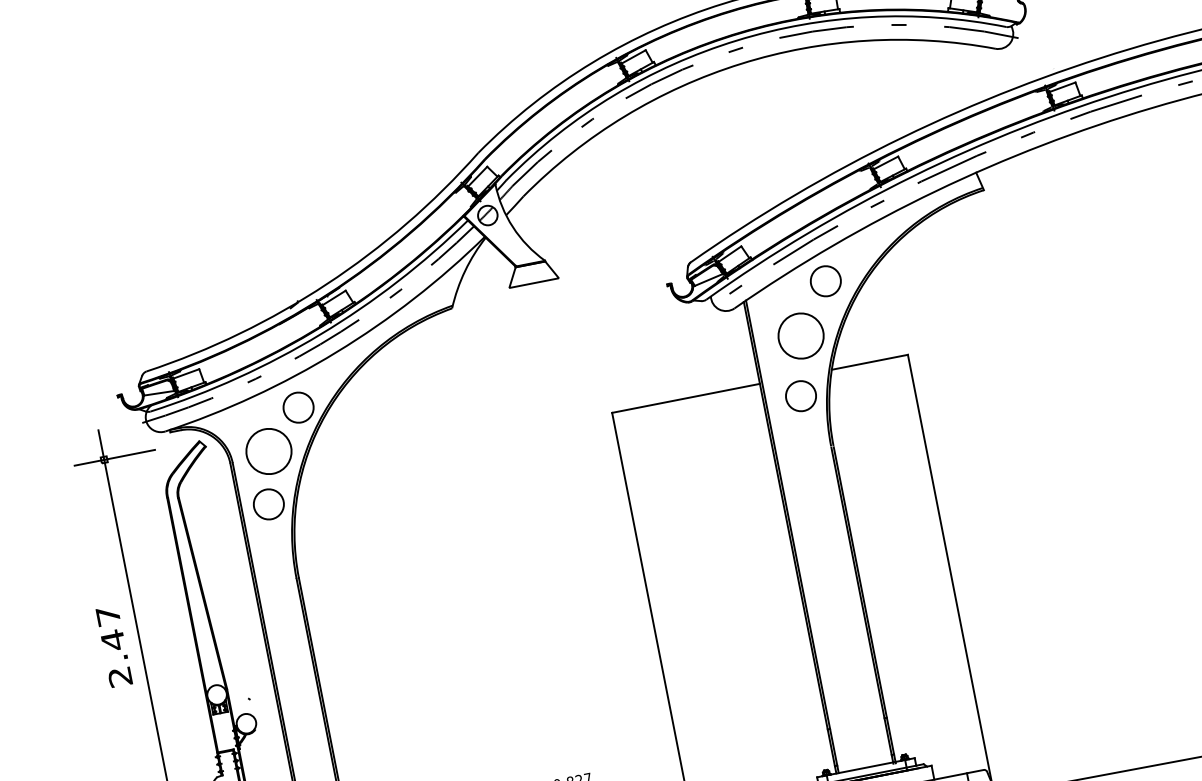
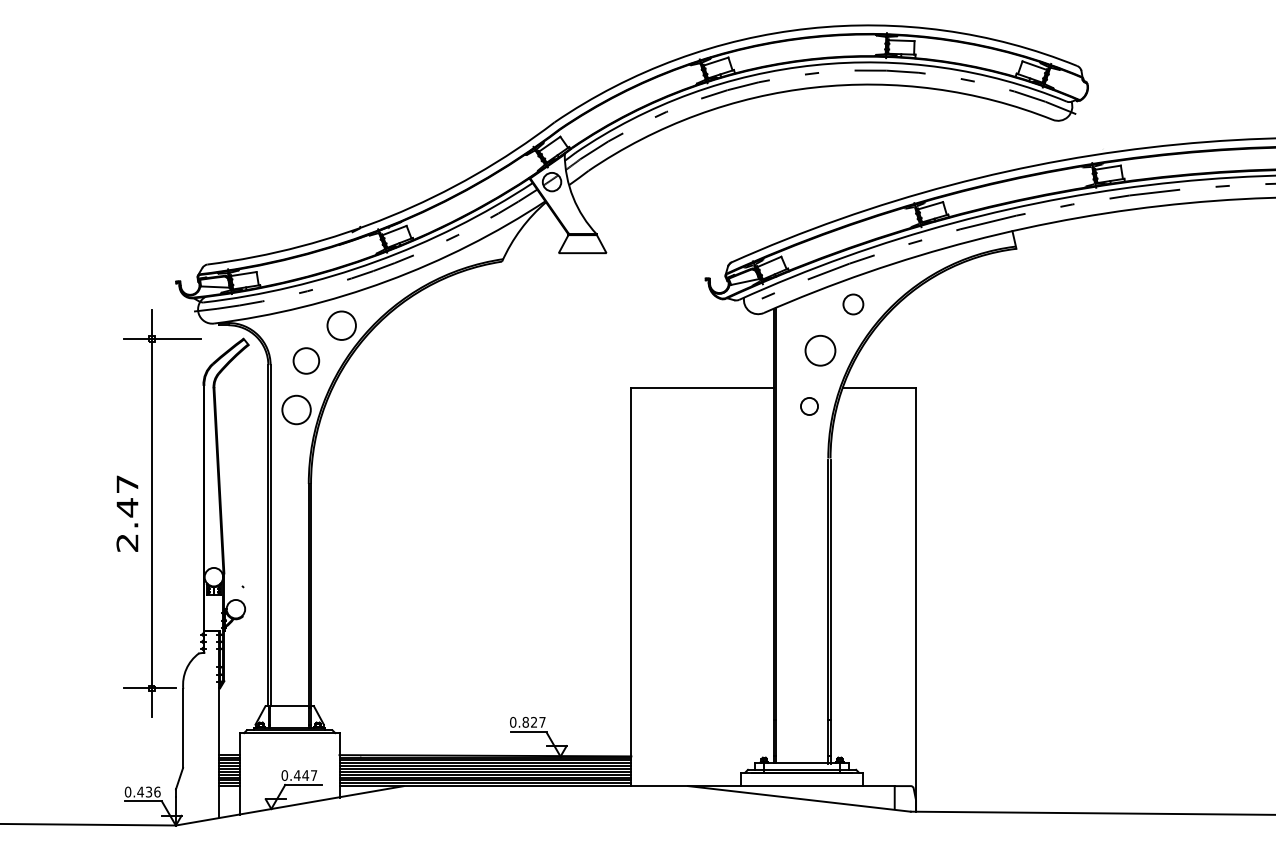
circle: (825, 281) -> (853, 304), size x0.7
circle: (801, 335) -> (820, 350), size x0.7
circle: (801, 396) -> (809, 406), size x0.6
circle: (269, 450) -> (306, 360), size x0.6

